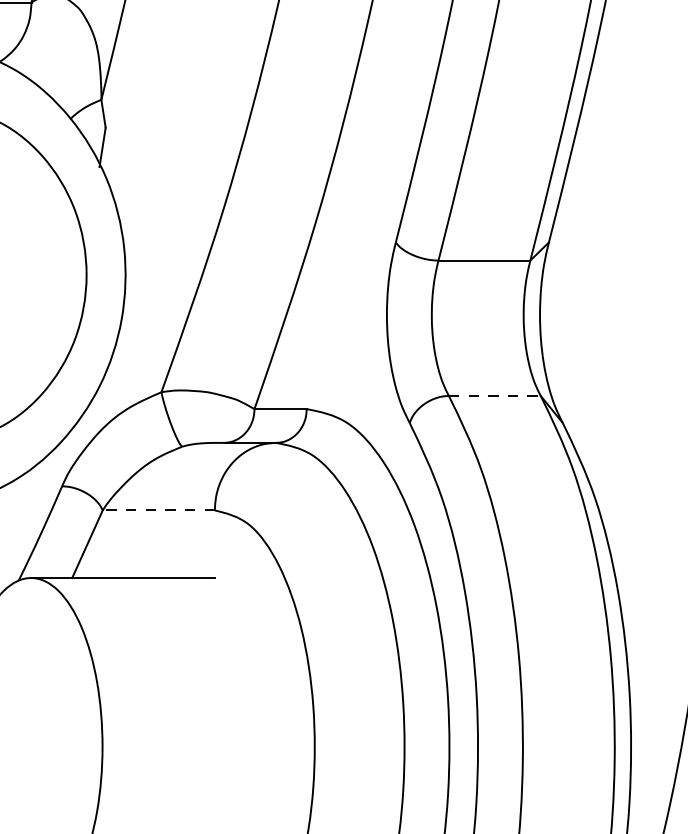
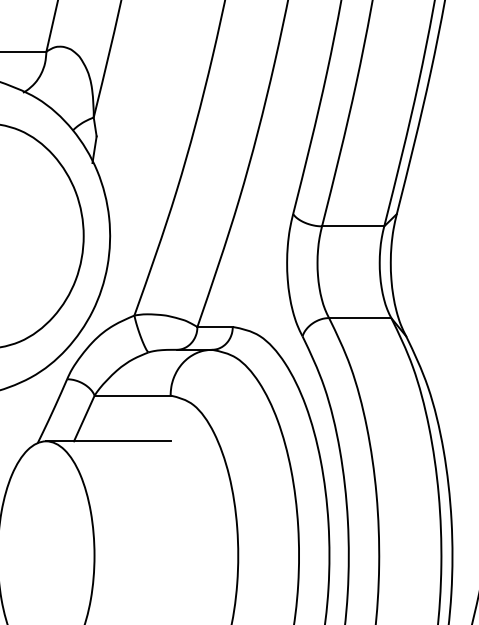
line: (495, 396) -> (360, 318), dashed -> solid
line: (158, 510) -> (132, 395), dashed -> solid

